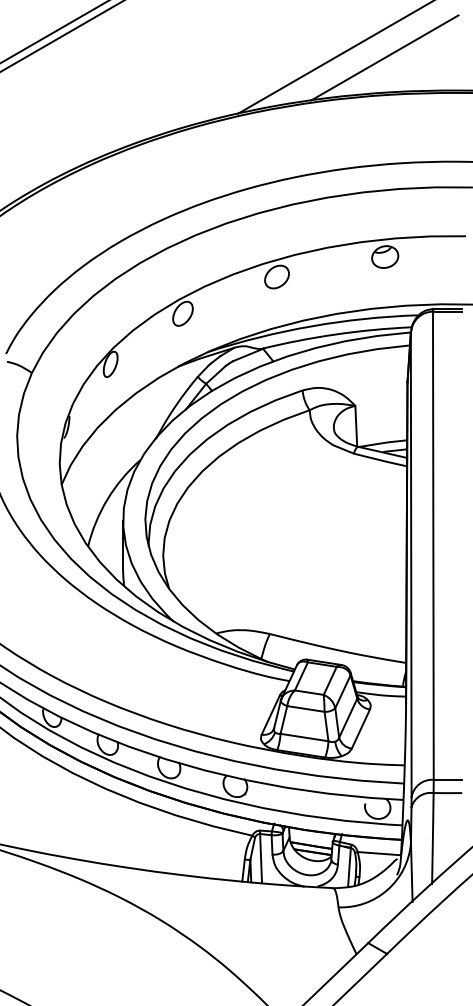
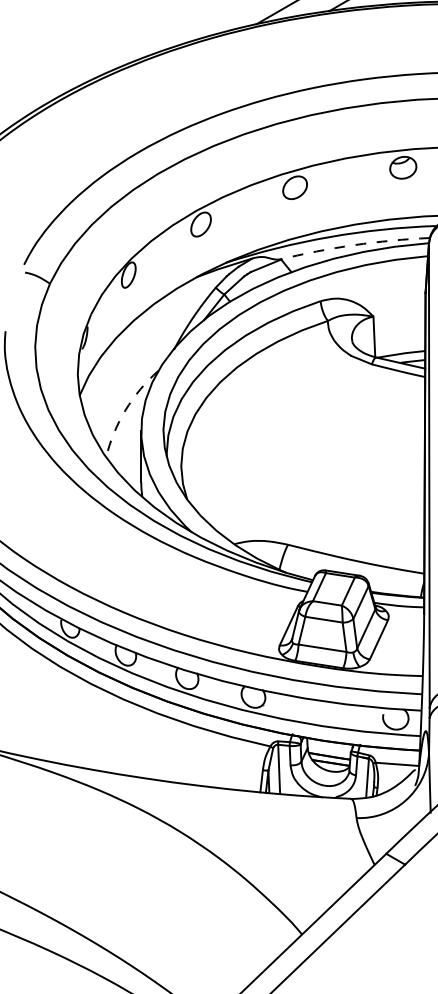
arc: (335, 334) -> (353, 245), solid -> dashed
arc: (107, 499) -> (125, 410), solid -> dashed

